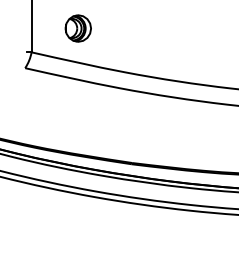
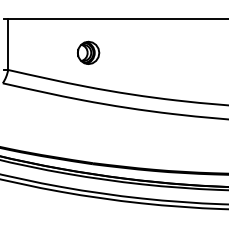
part: (78, 28) -> (88, 52), moved

